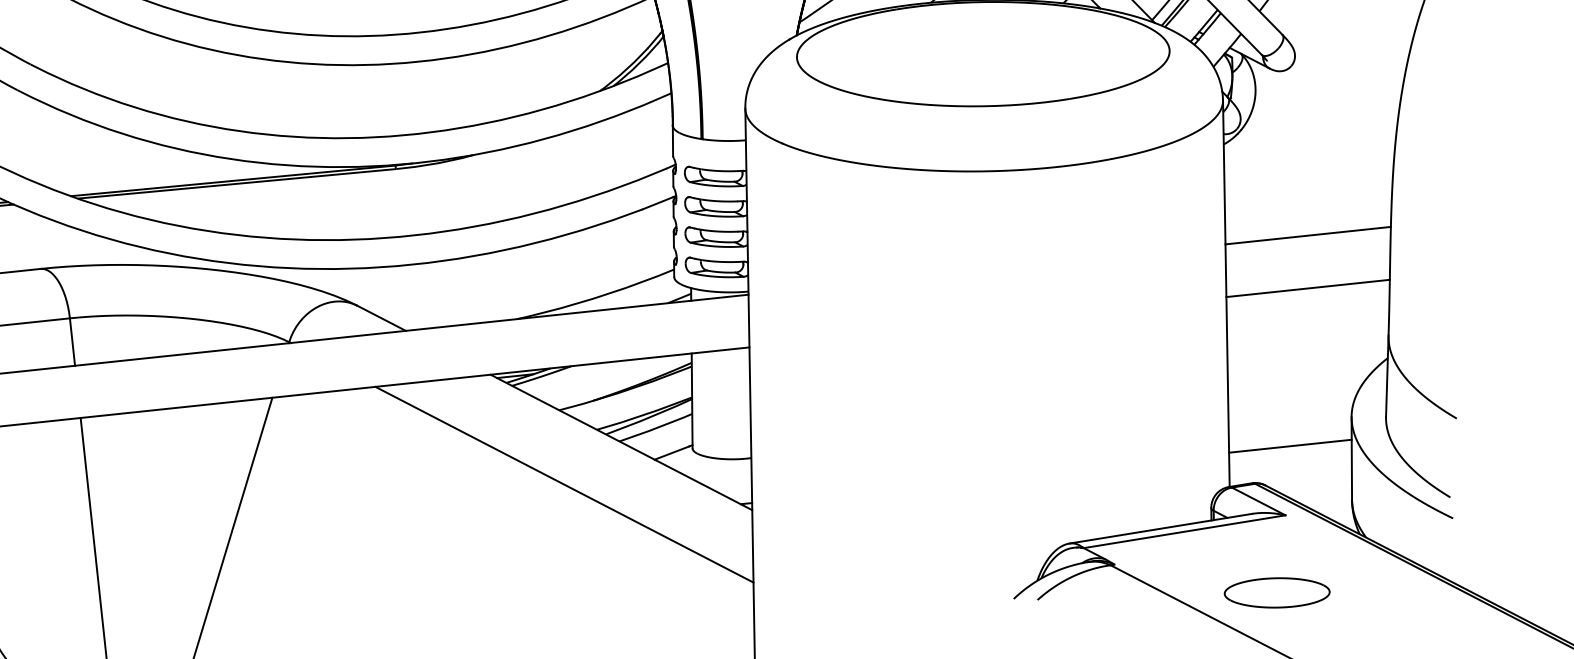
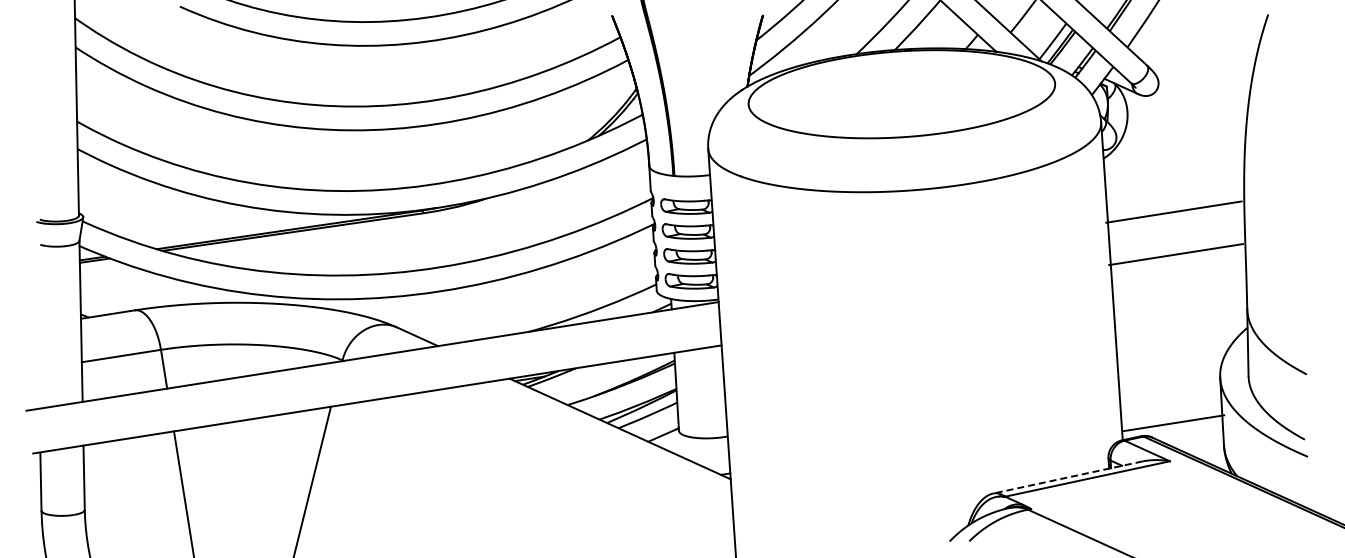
line: (1307, 234) -> (1173, 211), moved
line: (1307, 288) -> (1175, 254), moved
line: (1289, 446) -> (1173, 423), moved
line: (563, 483) -> (574, 465), removed
line: (1160, 528) -> (1067, 477), solid -> dashed
part: (1277, 592) -> (1166, 525), removed

